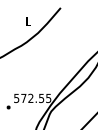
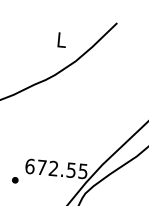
text: (16, 97) -> (29, 164), 572.55 -> 672.55

